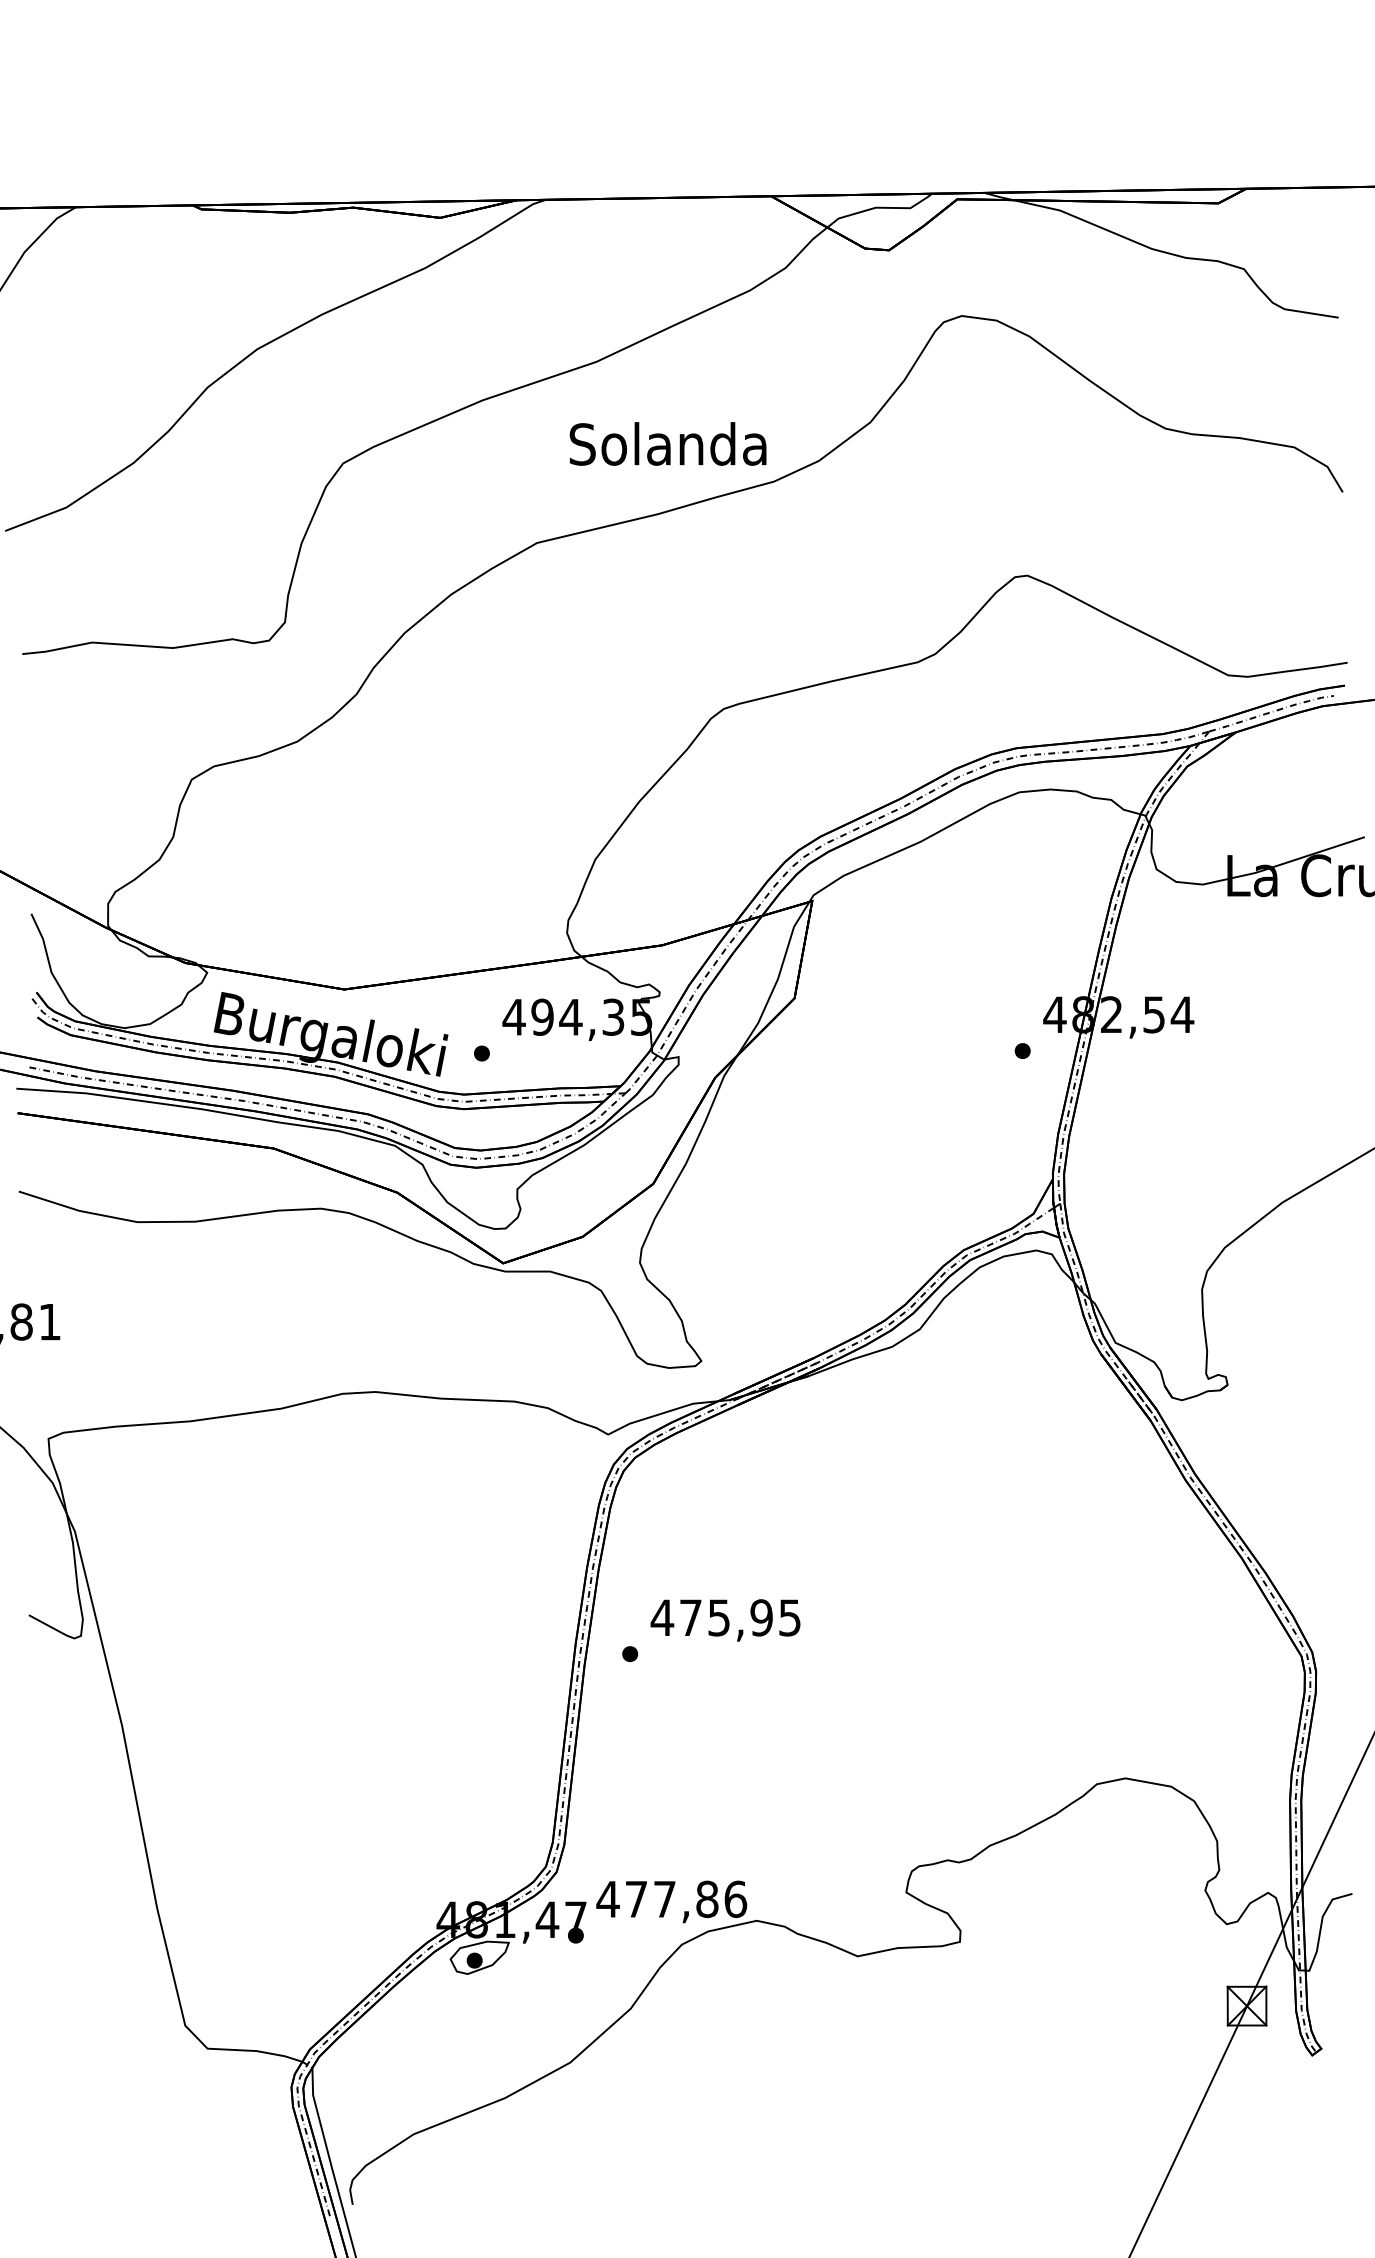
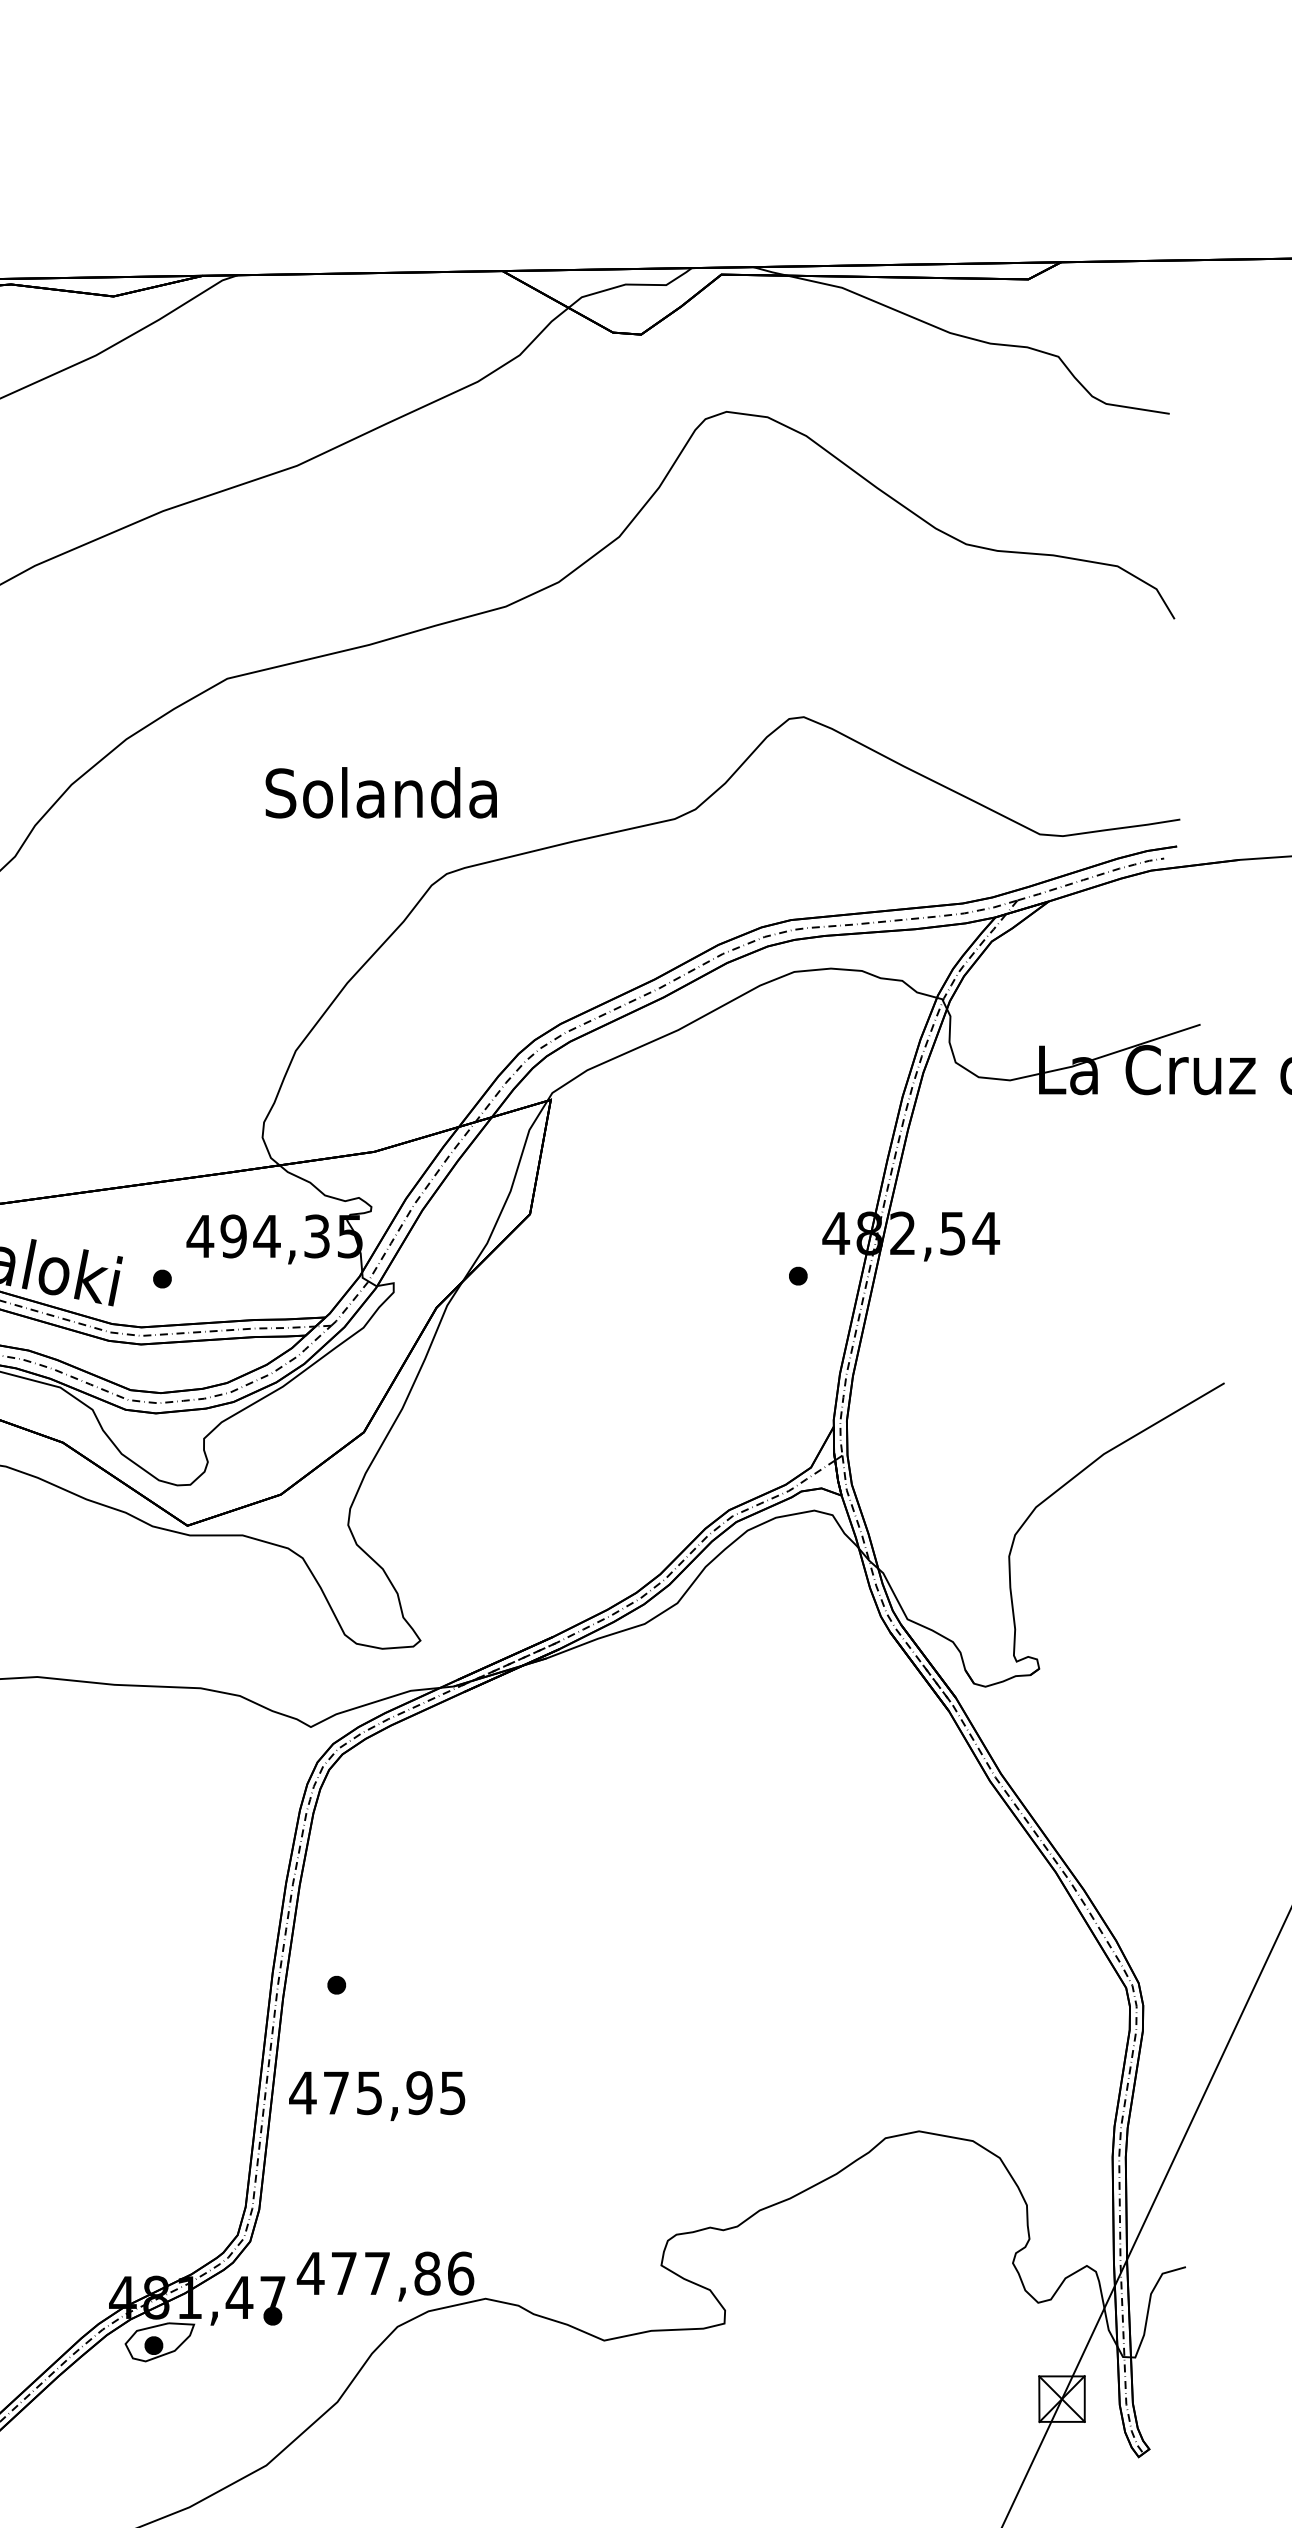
text: (667, 443) -> (380, 792), moved
text: (725, 1620) -> (377, 2096), moved

